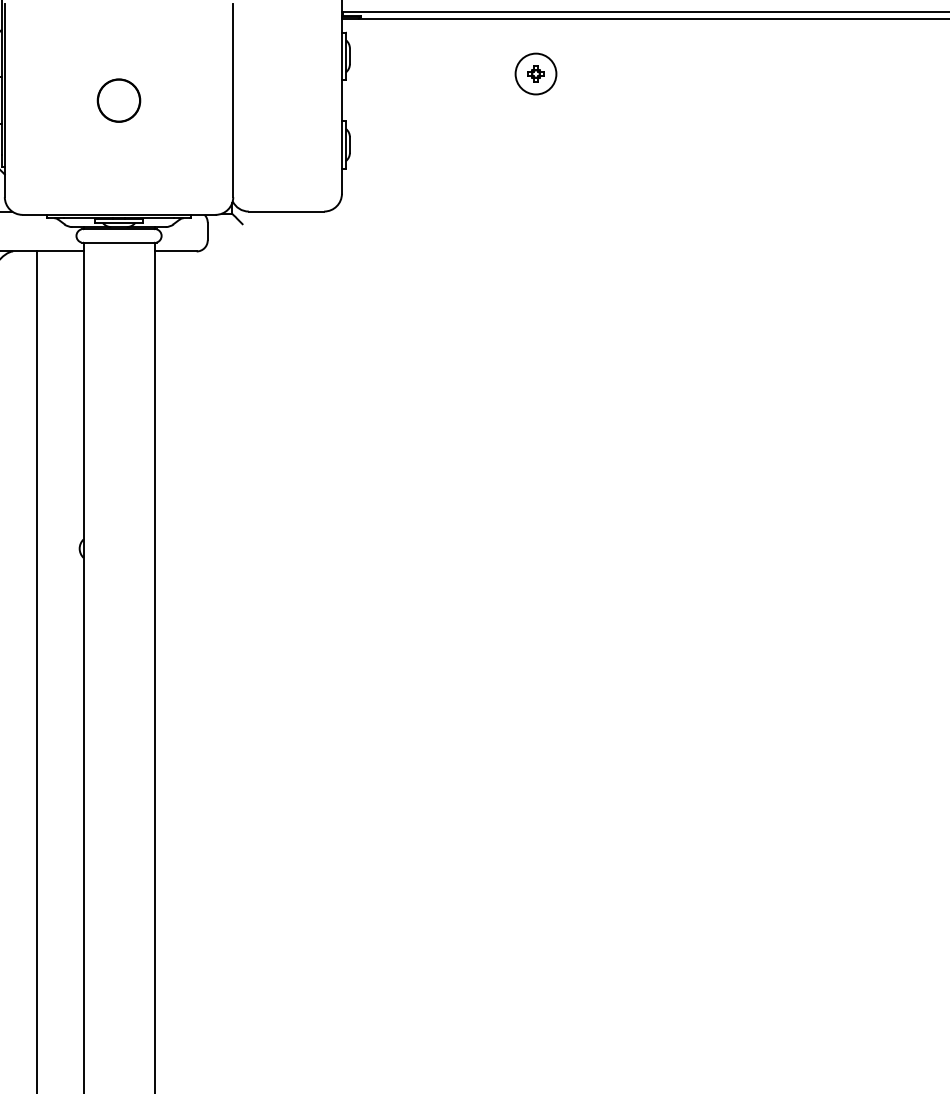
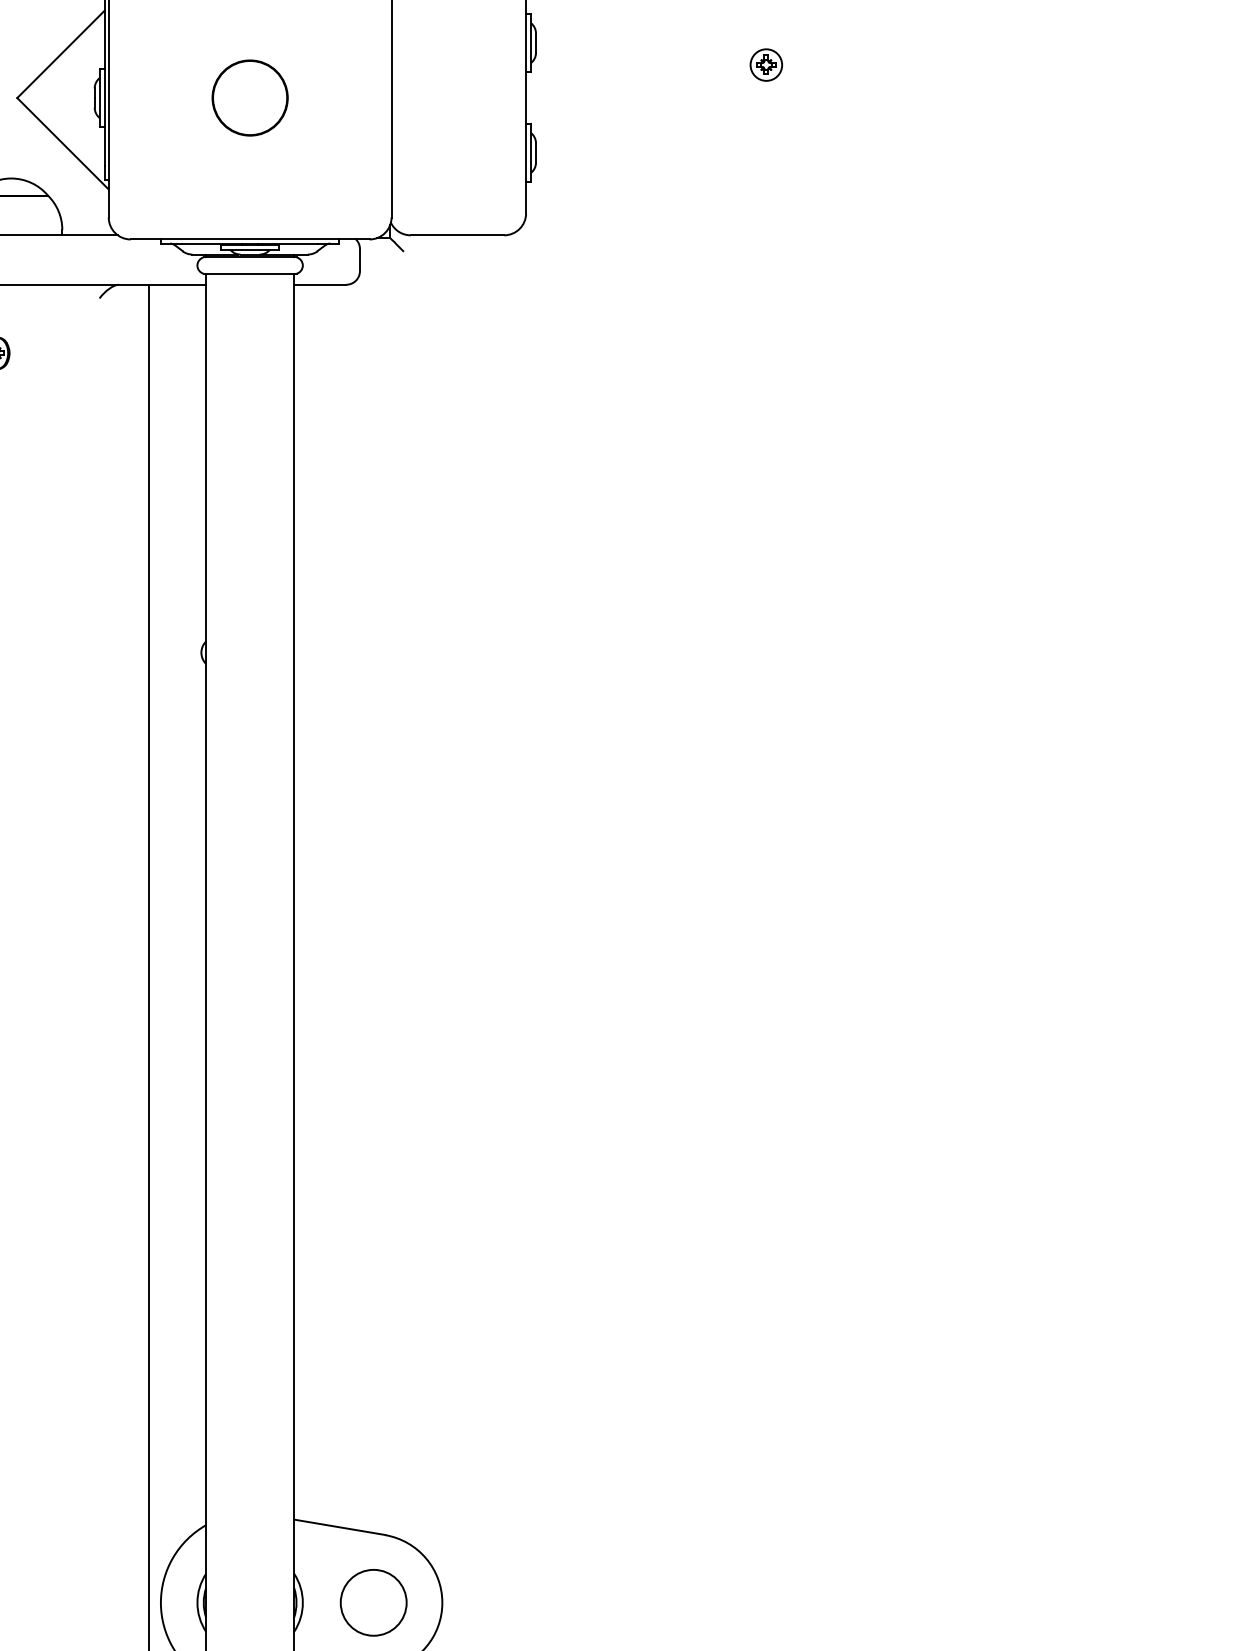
circle: (536, 73) -> (766, 64), size x0.62
circle: (118, 100) -> (249, 97), size x1.43

